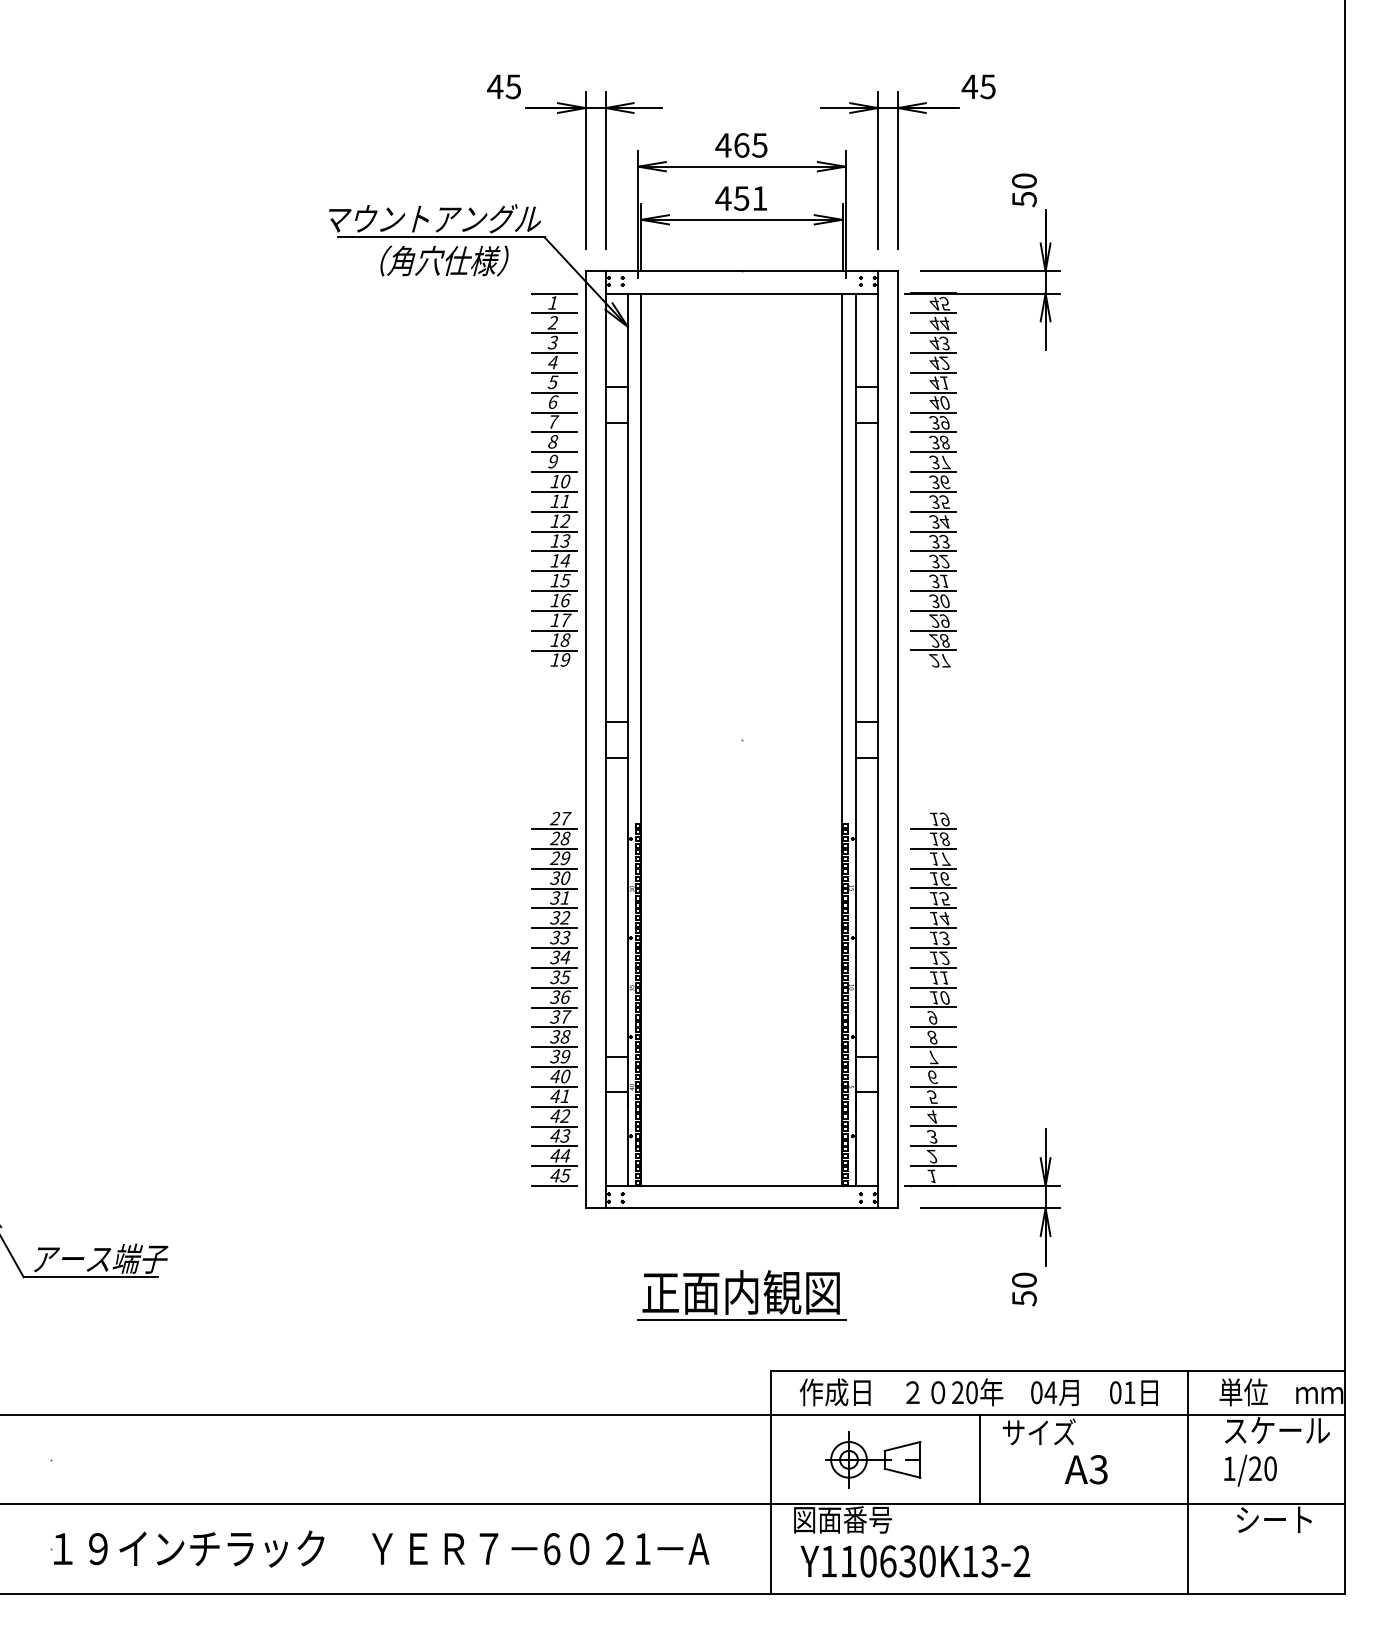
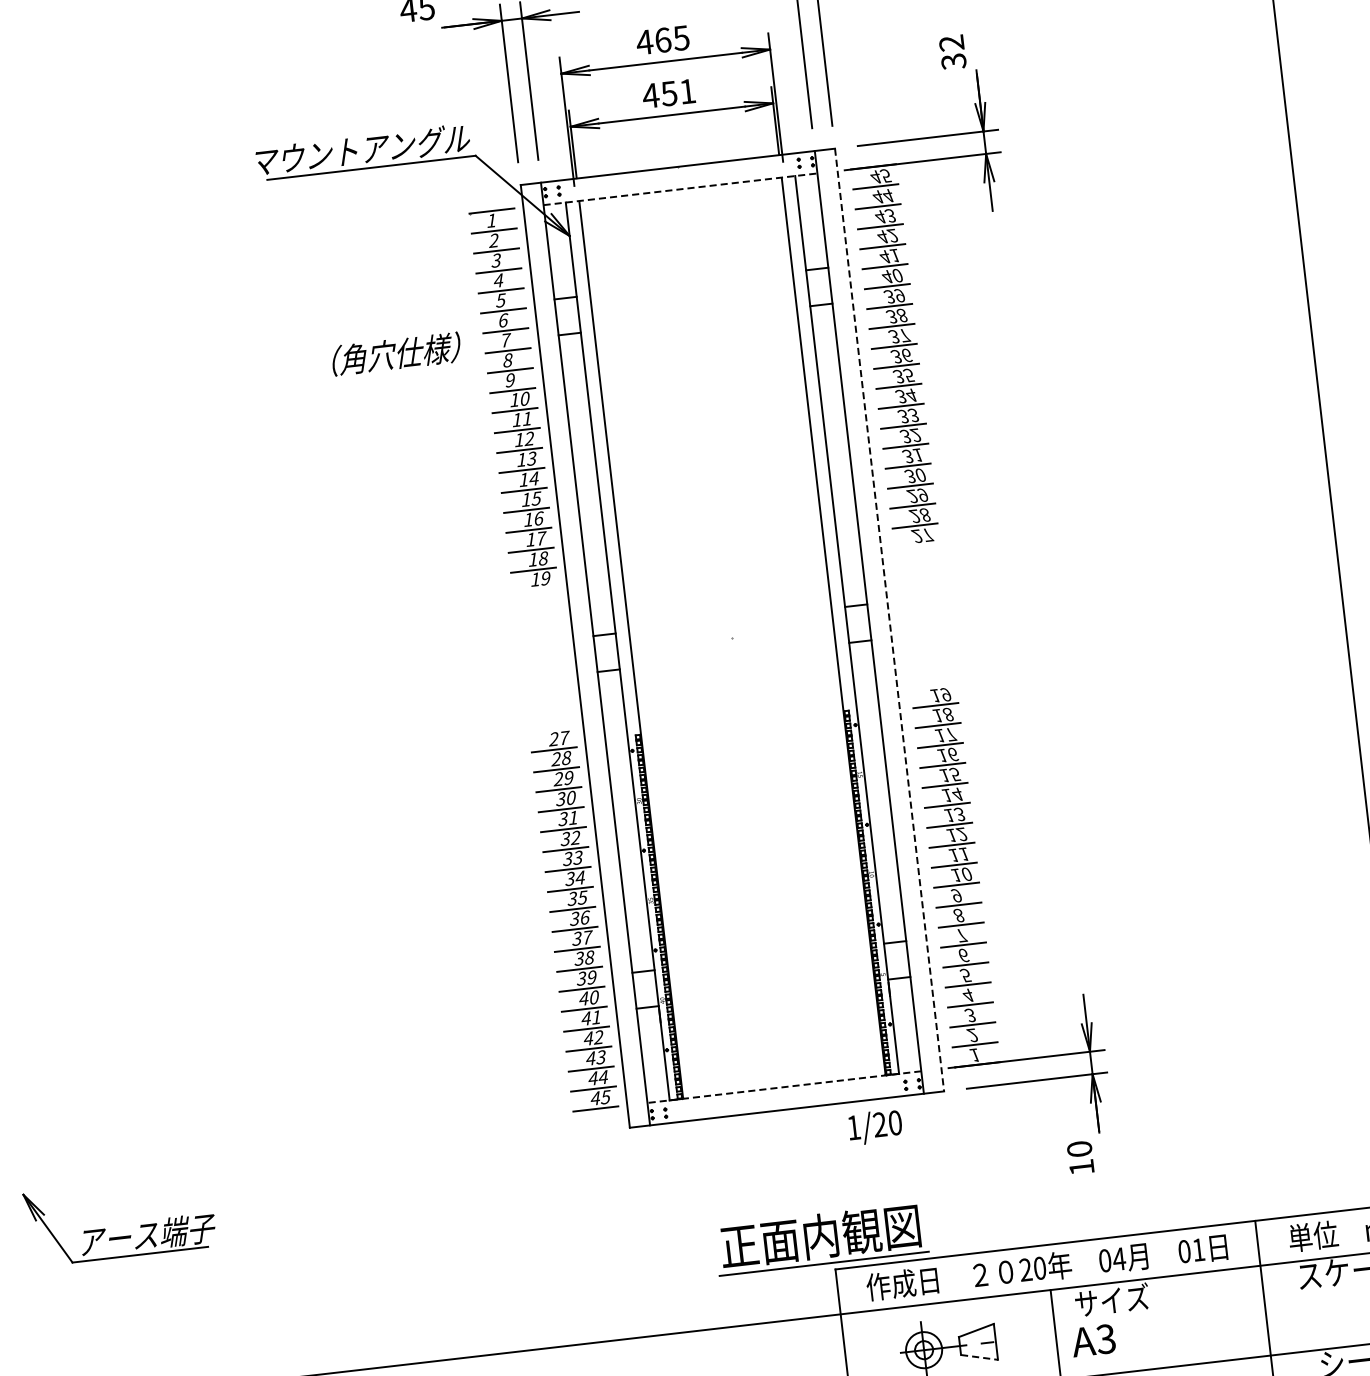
text: (1024, 189) -> (952, 51), 50 -> 32
text: (444, 260) -> (396, 353), moved
line: (742, 293) -> (681, 189), solid -> dashed
line: (898, 740) -> (890, 620), solid -> dashed
line: (741, 1185) -> (783, 1086), solid -> dashed
part: (741, 1295) -> (821, 1239), moved
text: (1024, 1298) -> (1081, 1167), 50 -> 10
text: (1085, 1469) -> (1092, 1340), moved
text: (1250, 1470) -> (875, 1127), moved
line: (903, 1473) -> (980, 1357), solid -> dashed

